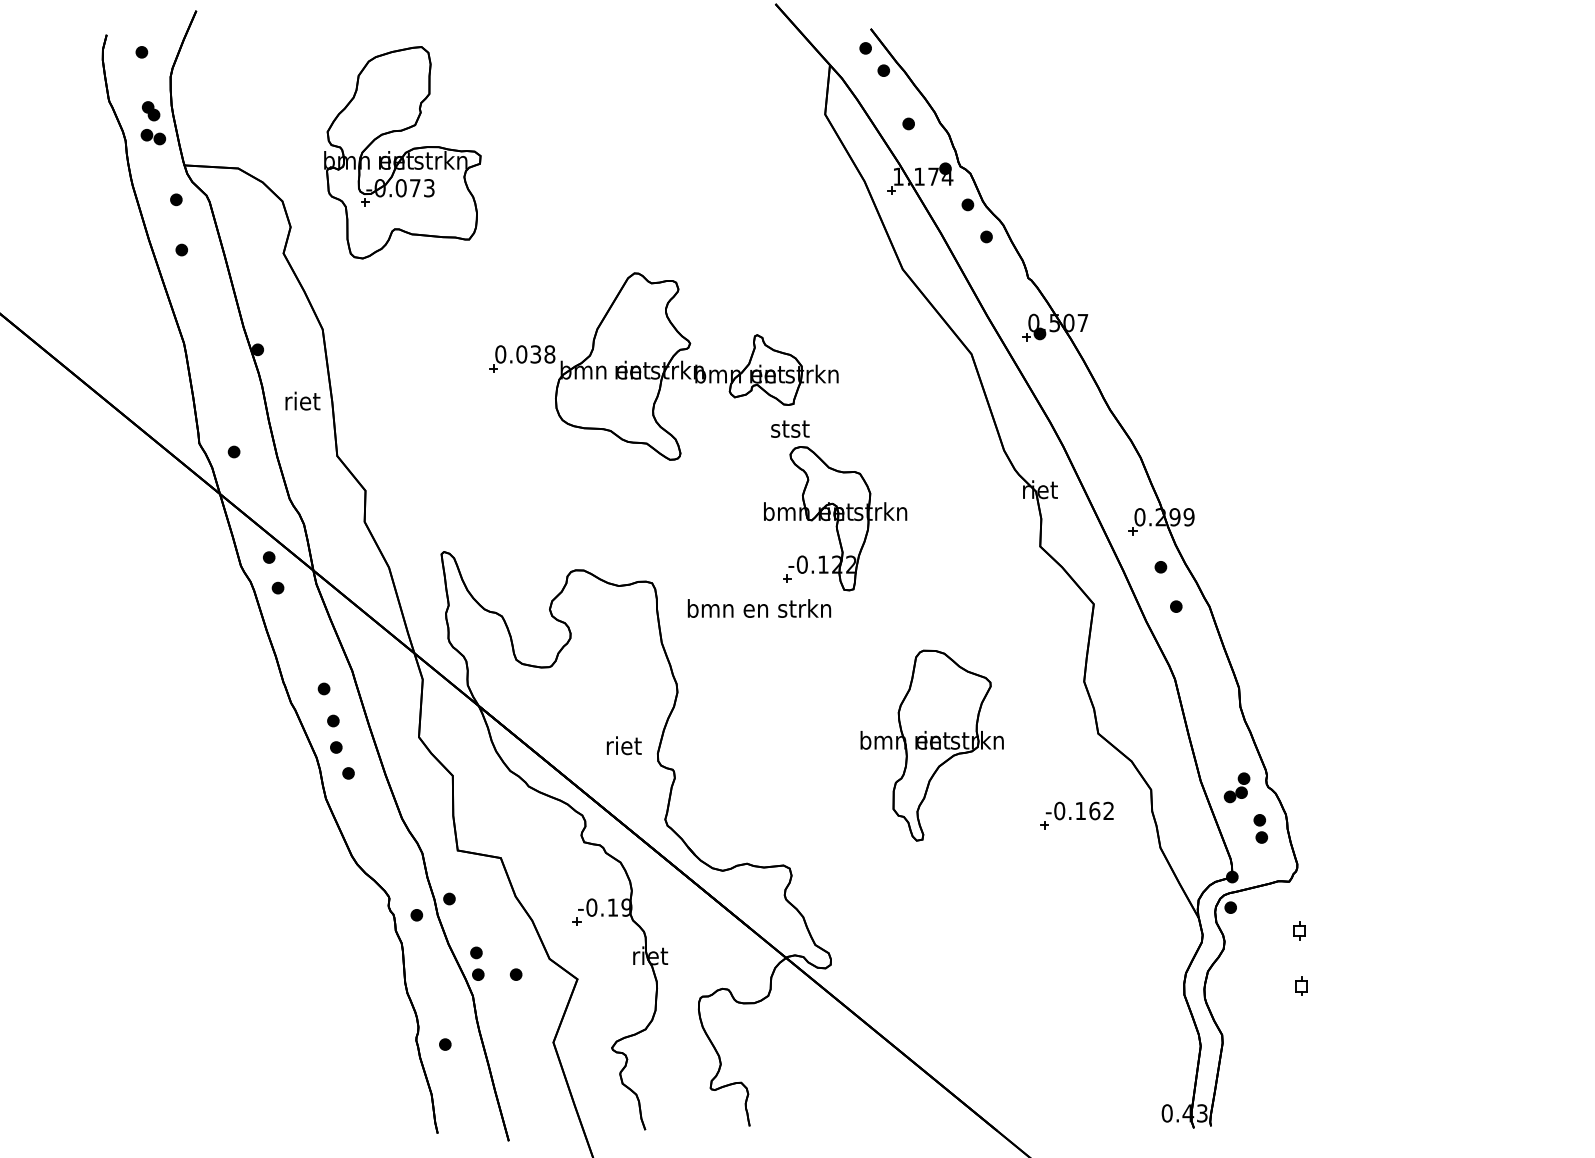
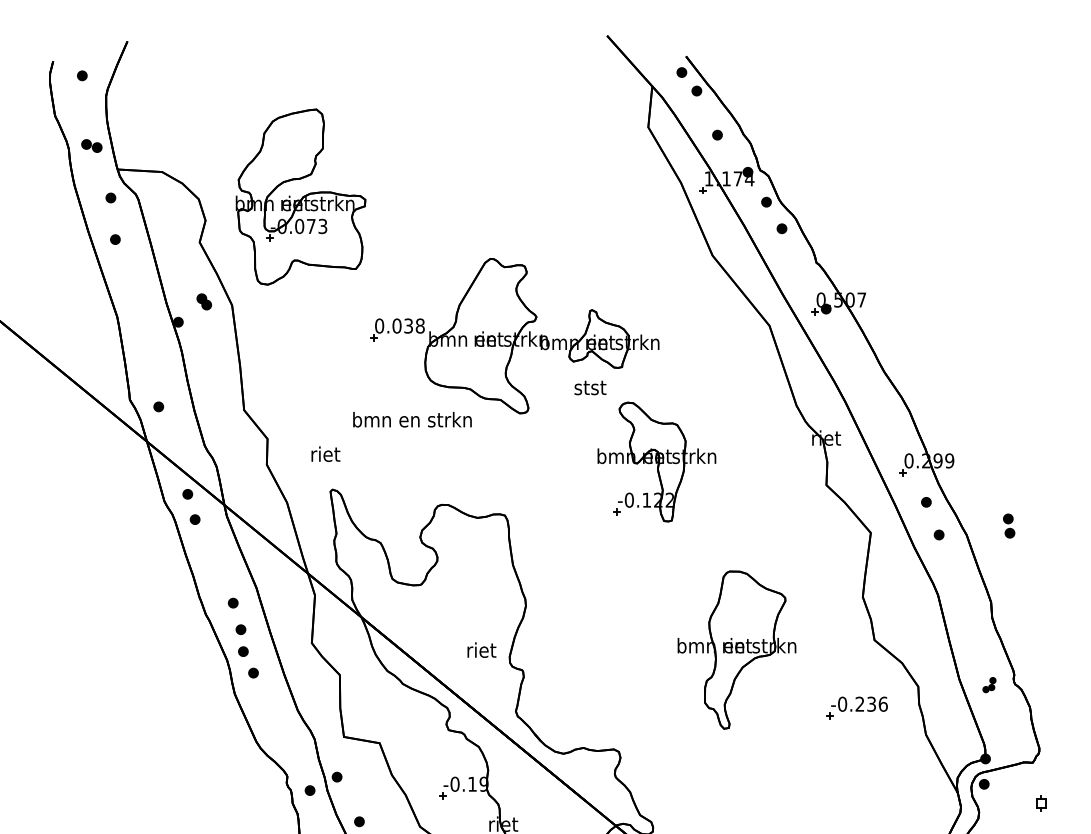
part: (150, 111) -> (203, 302), moved
part: (402, 152) -> (300, 196), moved
text: (302, 400) -> (325, 453), moved
text: (790, 428) -> (590, 387), moved
text: (759, 608) -> (412, 419), moved
part: (1236, 787) -> (989, 684), size x0.6
text: (1094, 810) -> (871, 703), -0.162 -> -0.236
part: (1260, 828) -> (1008, 525), moved

